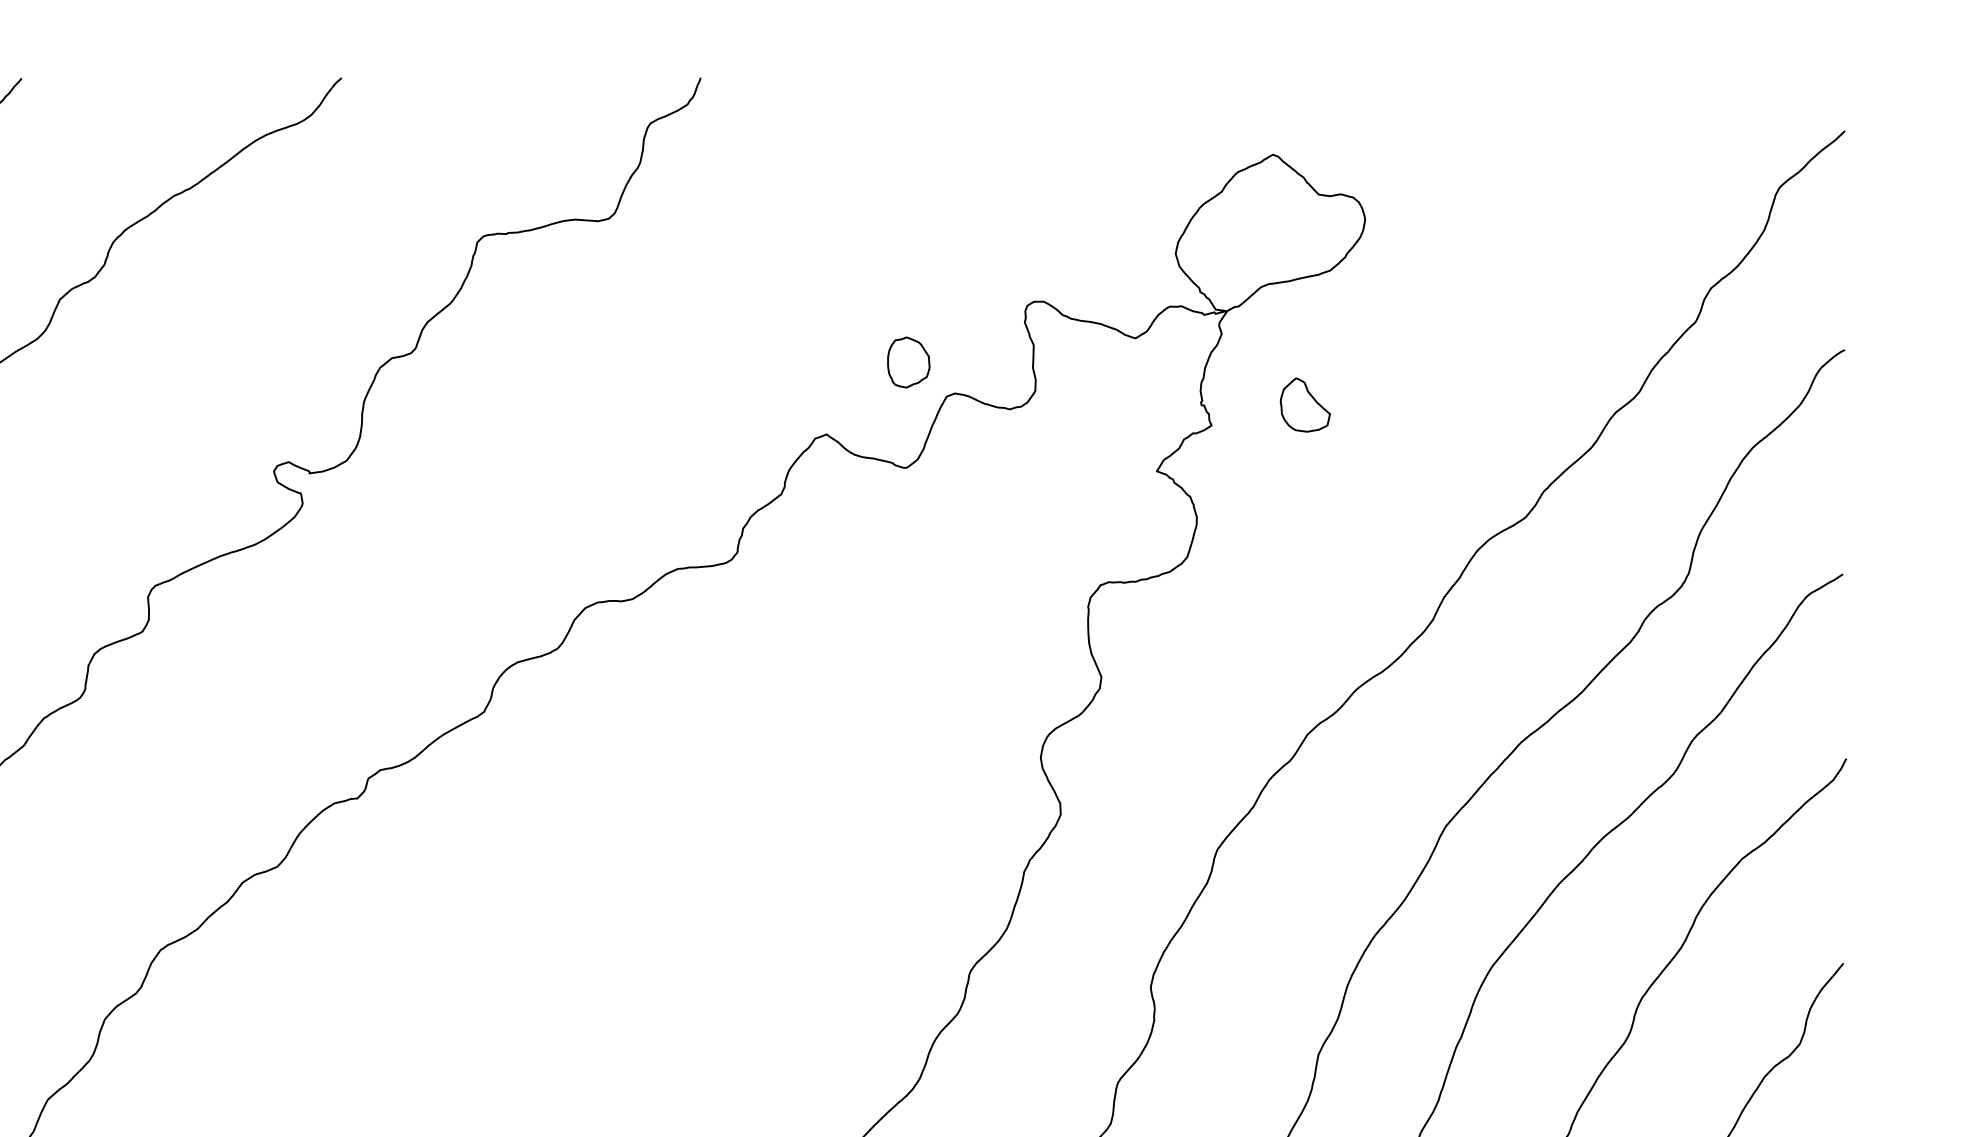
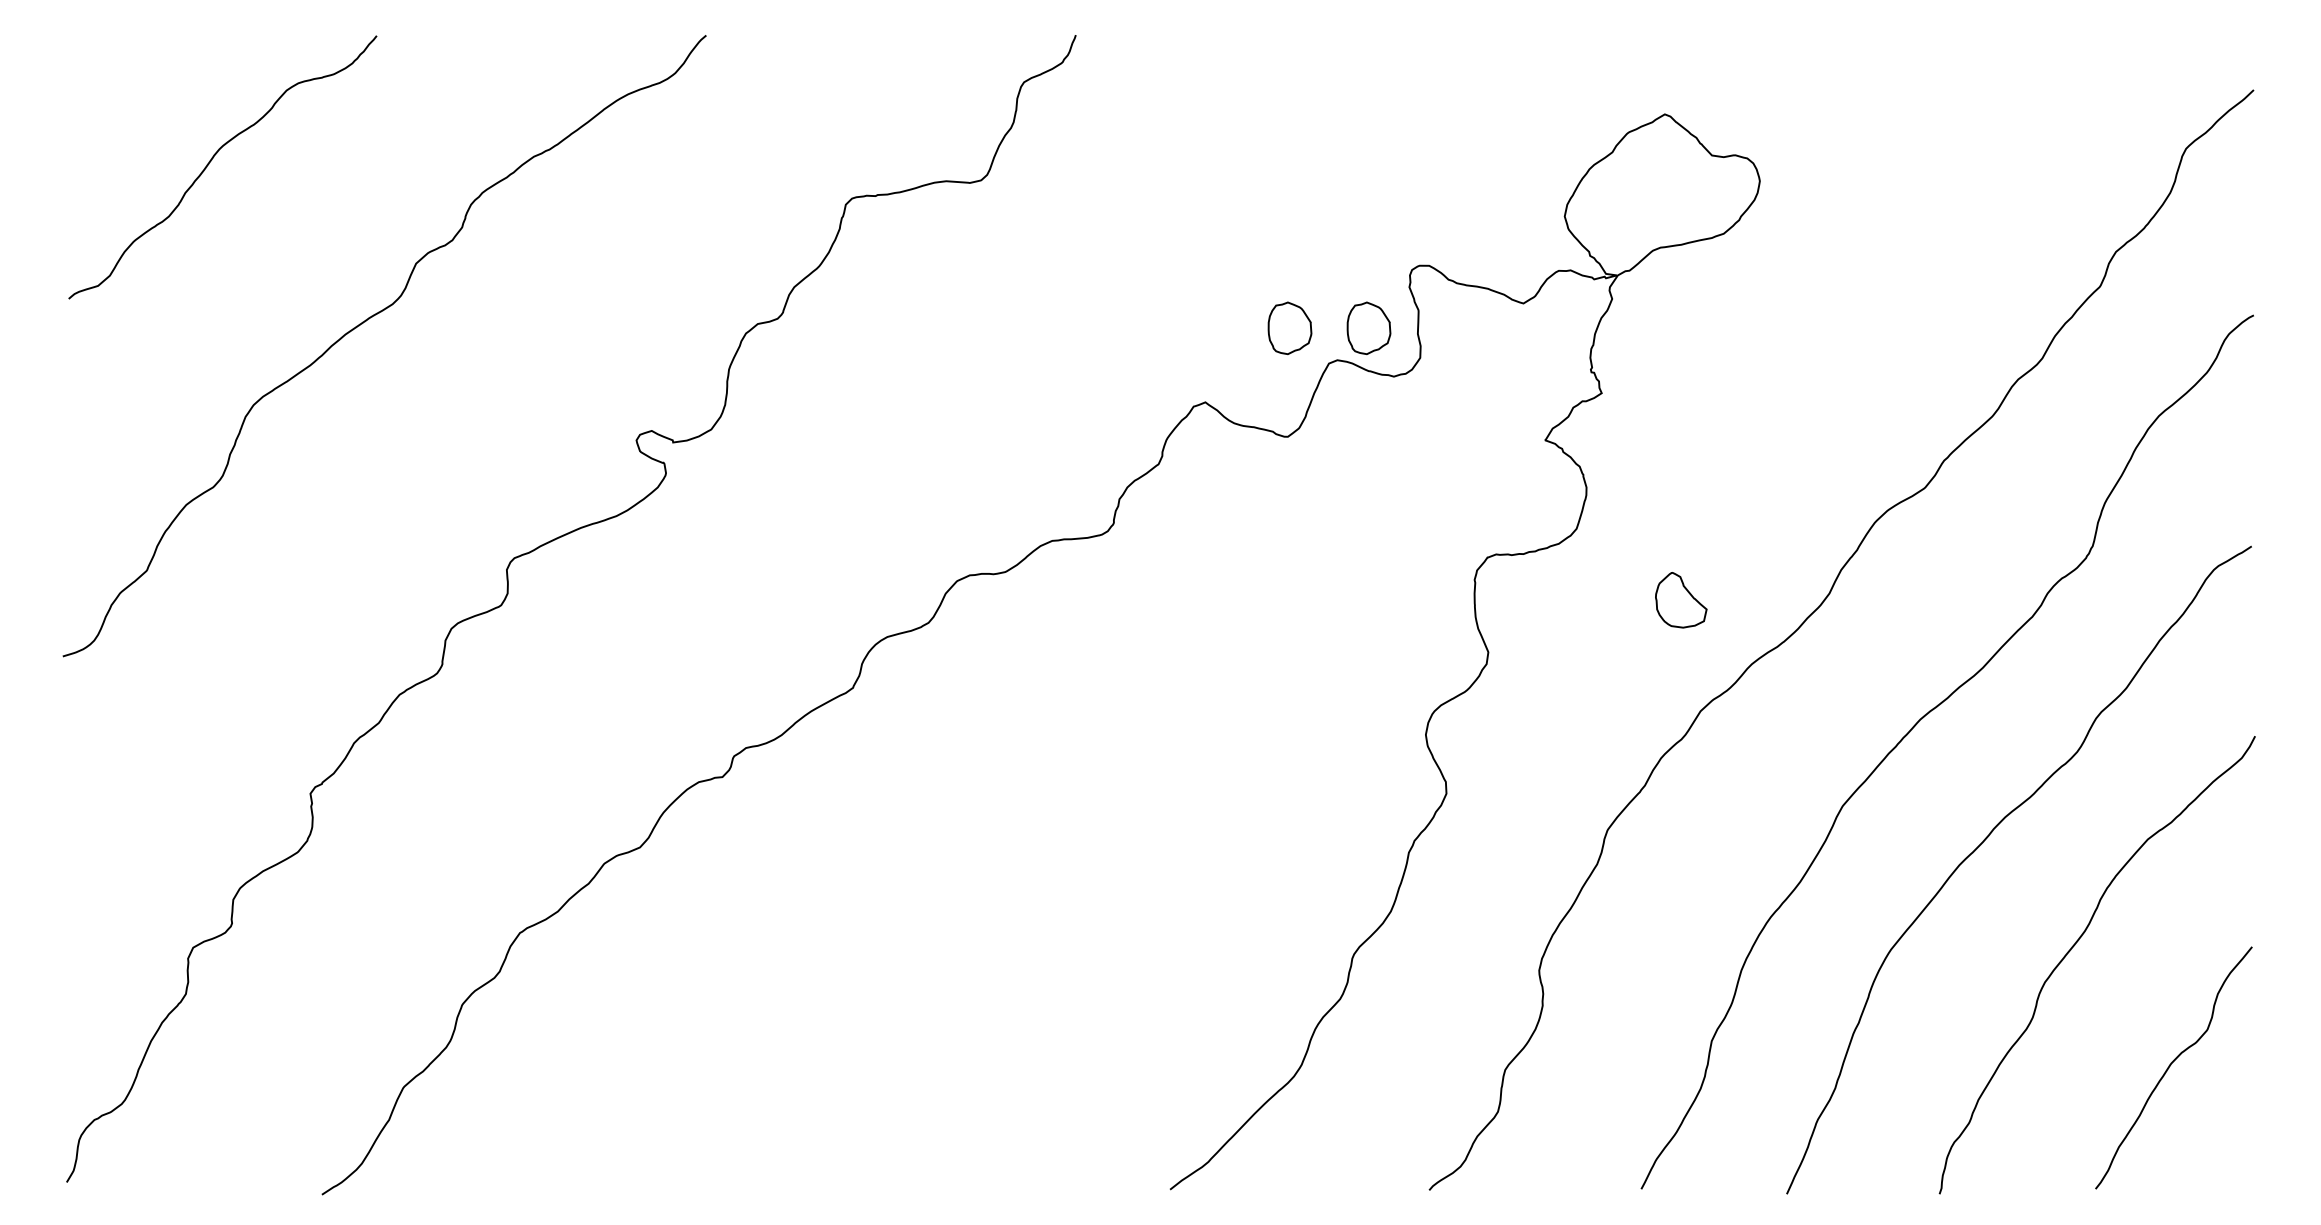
part: (985, 361) -> (1368, 327), added
part: (1305, 405) -> (1681, 600), moved

